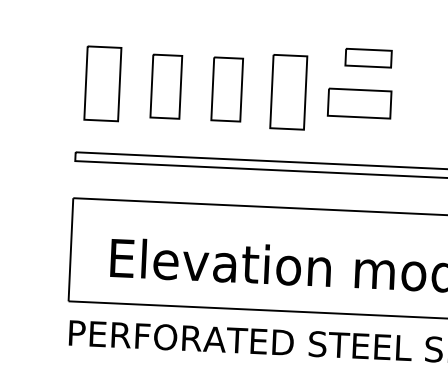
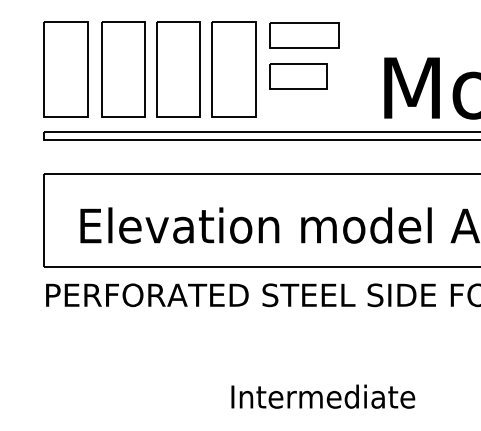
part: (368, 58) -> (304, 35), size x1.67
part: (102, 83) -> (65, 69), size x1.43
part: (166, 86) -> (123, 69), size x1.67
part: (227, 89) -> (178, 69), size x1.67
part: (288, 92) -> (233, 69), size x1.43

